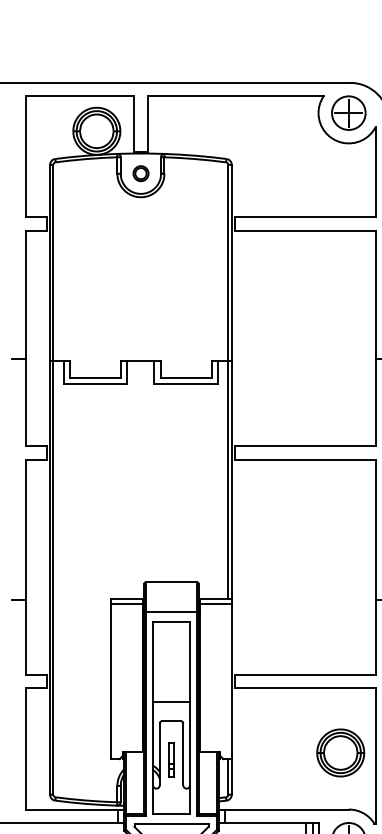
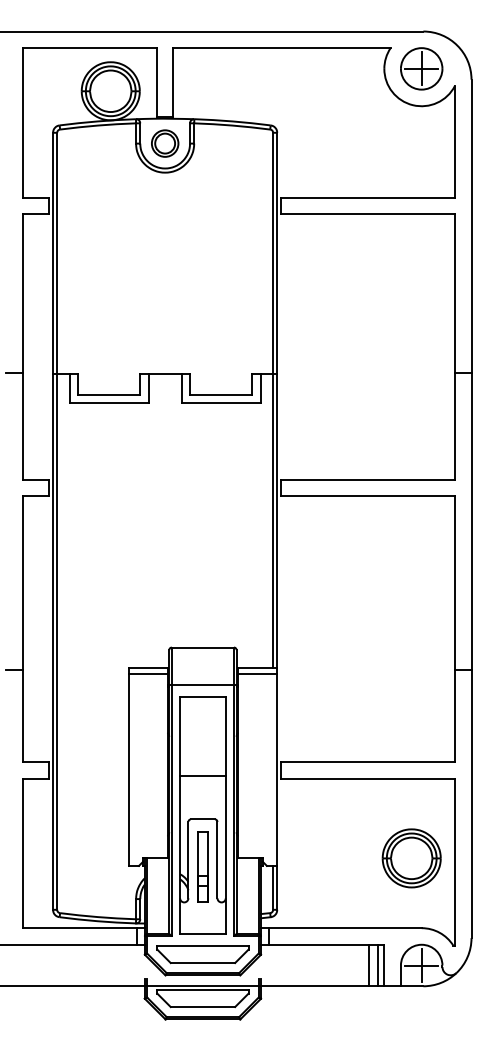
part: (141, 173) -> (165, 143), size x1.43
line: (171, 702) -> (202, 776), moved
part: (171, 759) -> (202, 866), size x1.67

